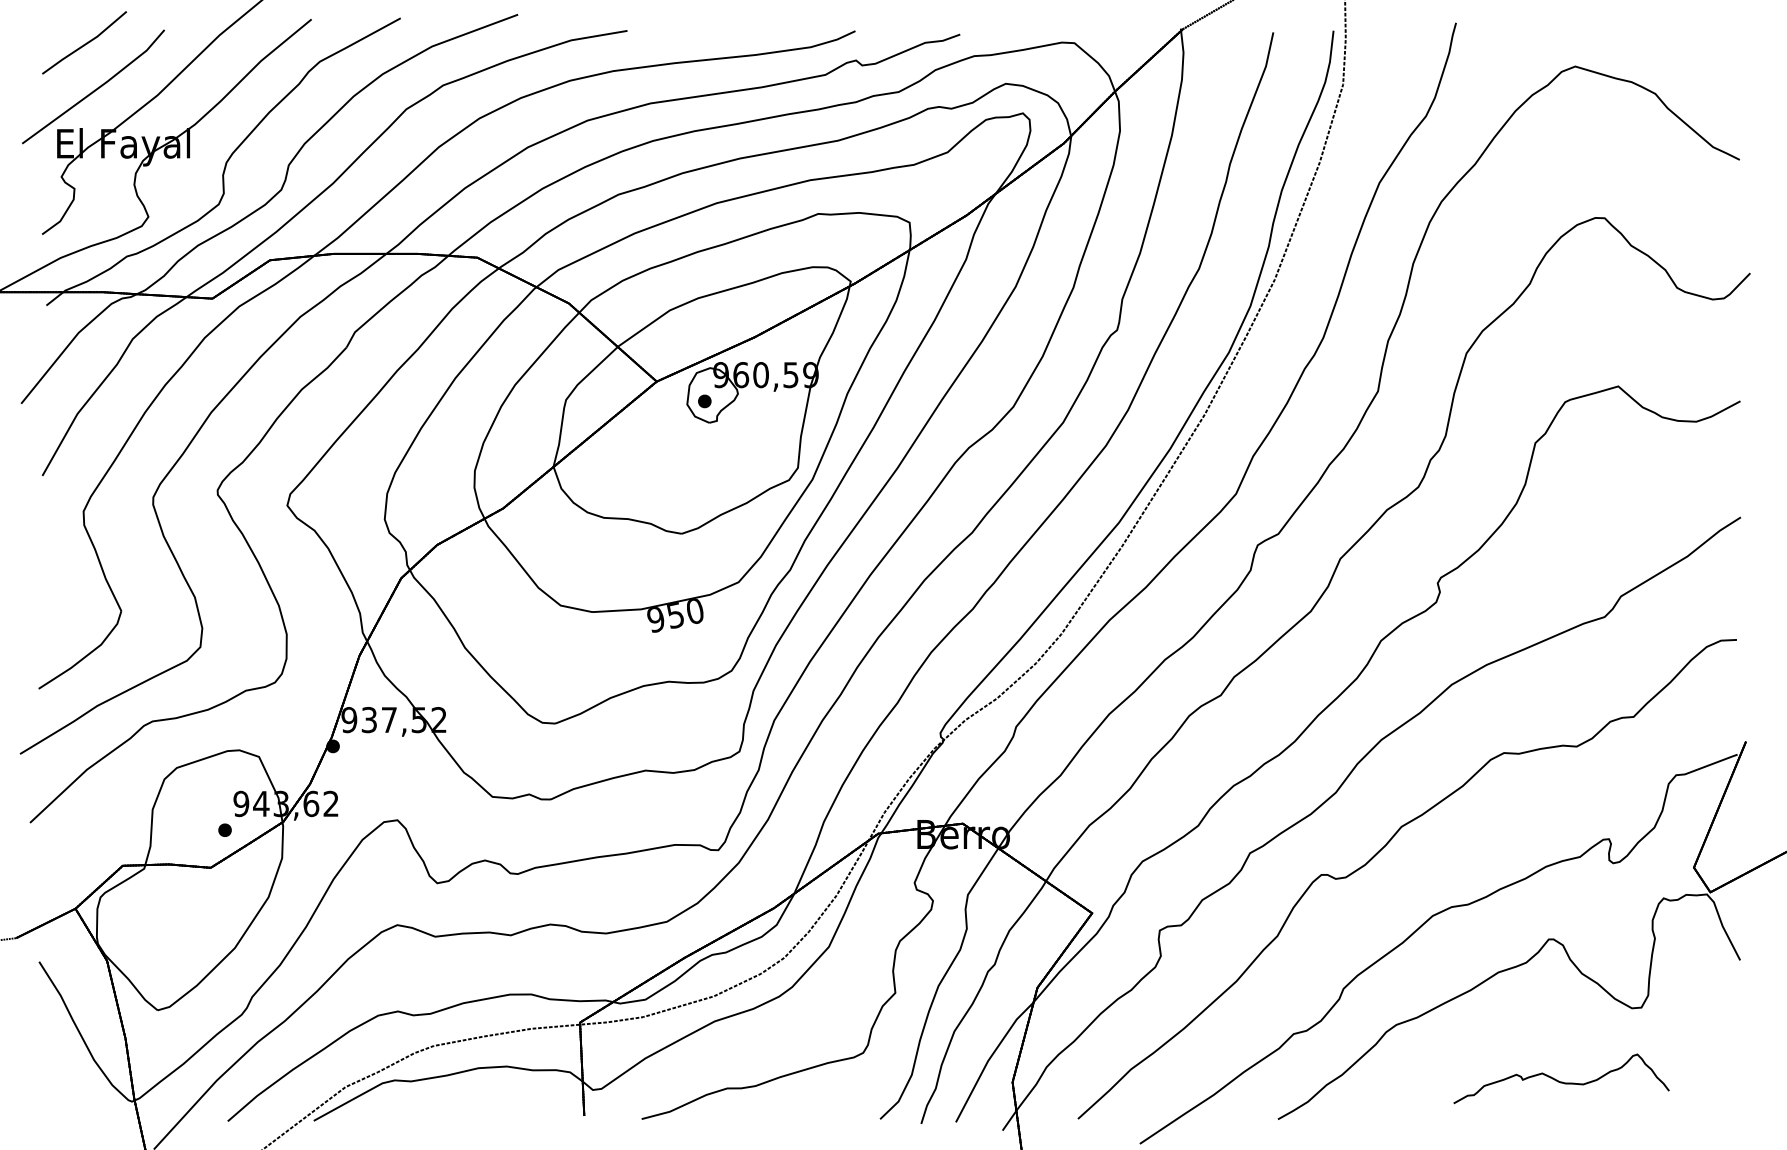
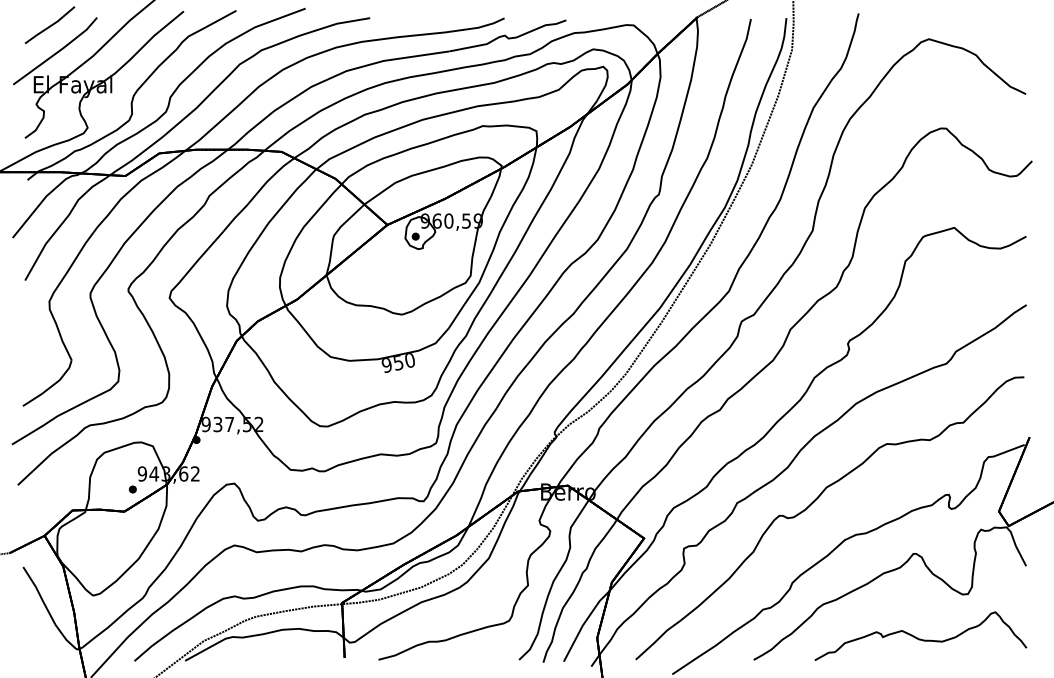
part: (1560, 1077) -> (920, 635), size x1.67

